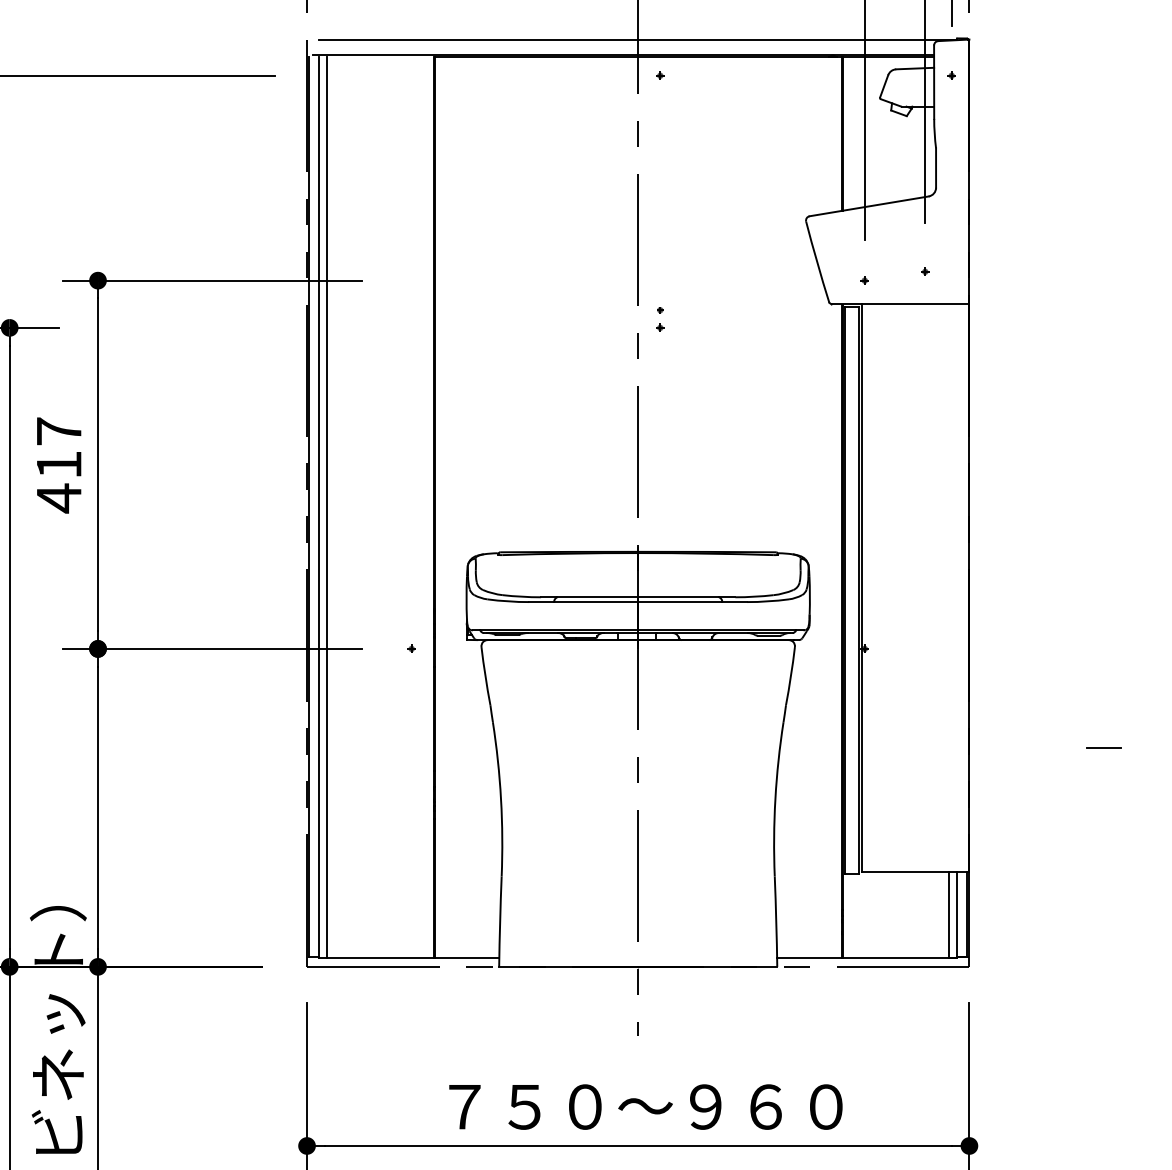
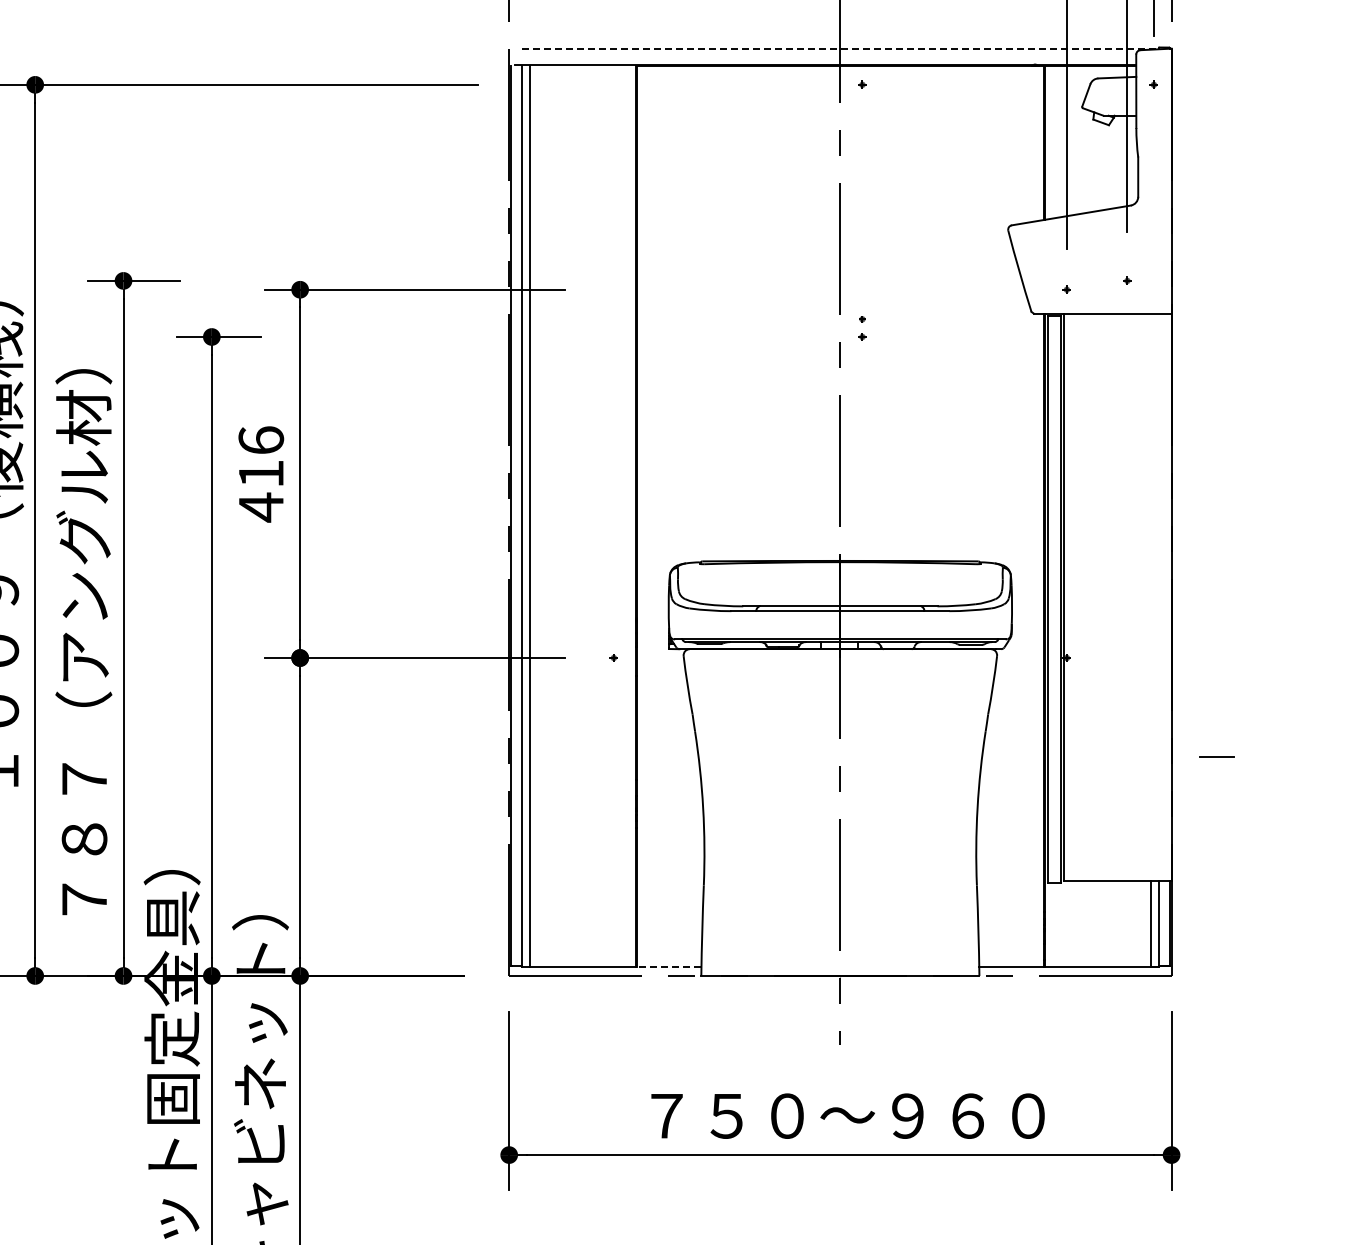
line: (638, 39) -> (840, 48), solid -> dashed
text: (59, 431) -> (261, 440), 417 -> 416
line: (1103, 747) -> (1216, 756), moved
line: (466, 958) -> (668, 967), solid -> dashed

